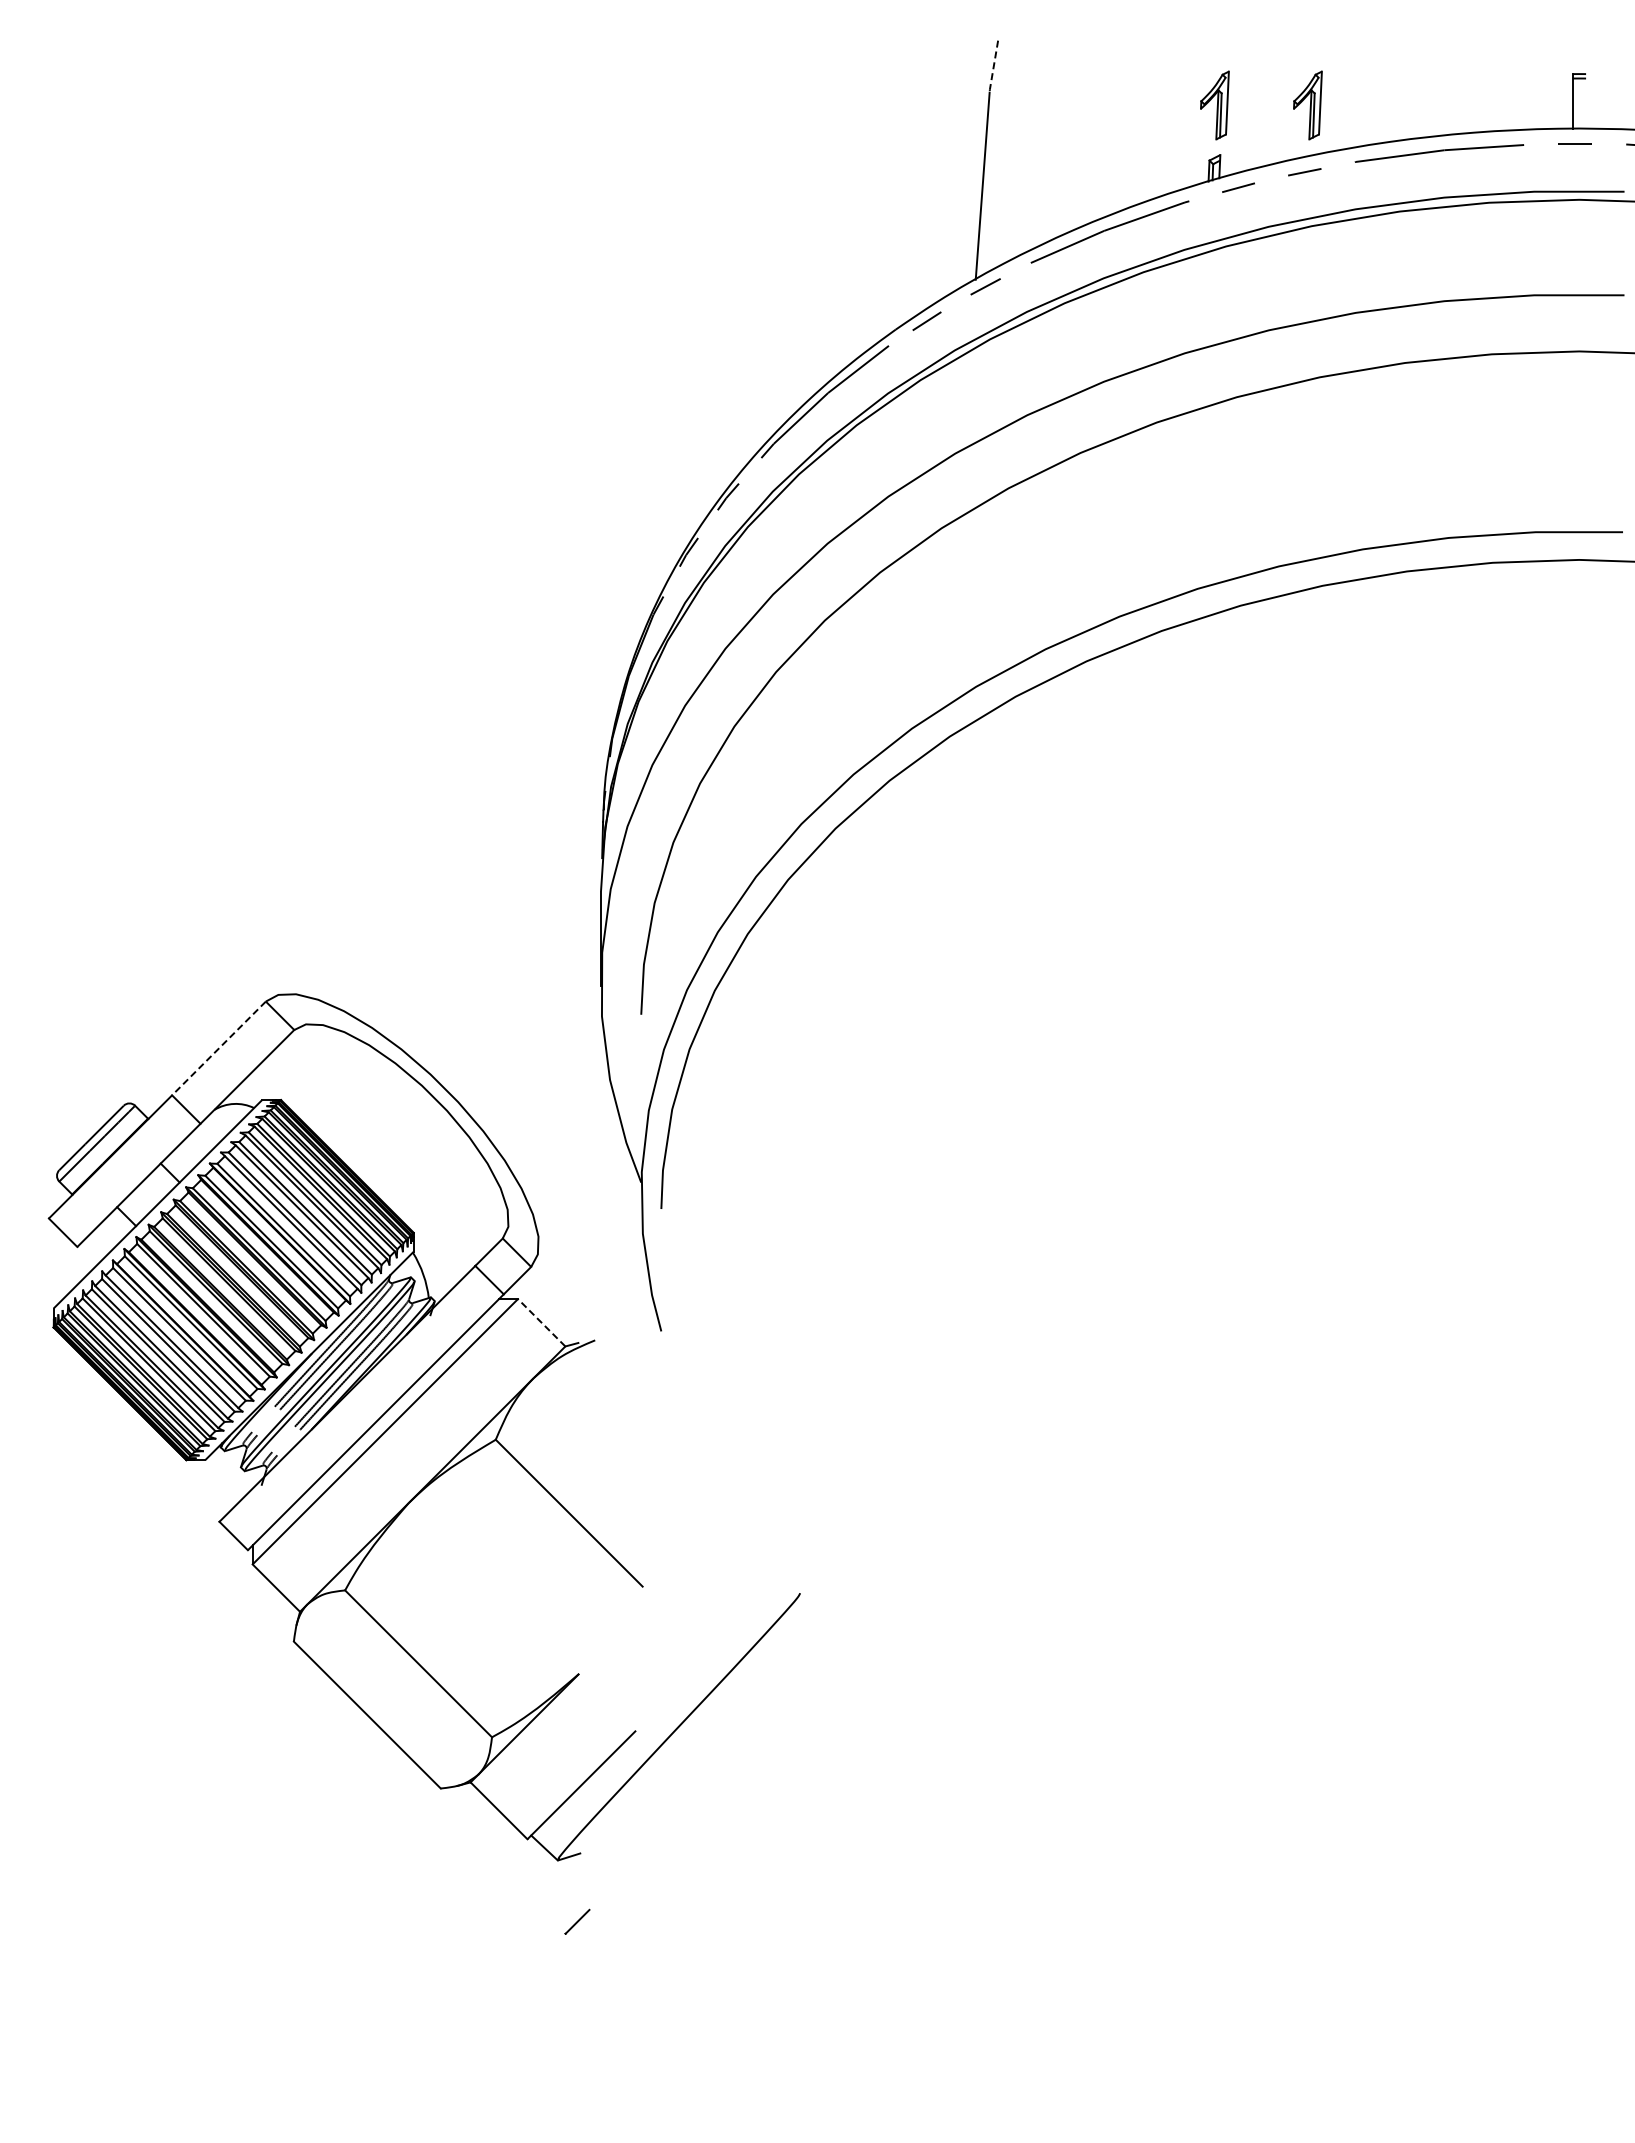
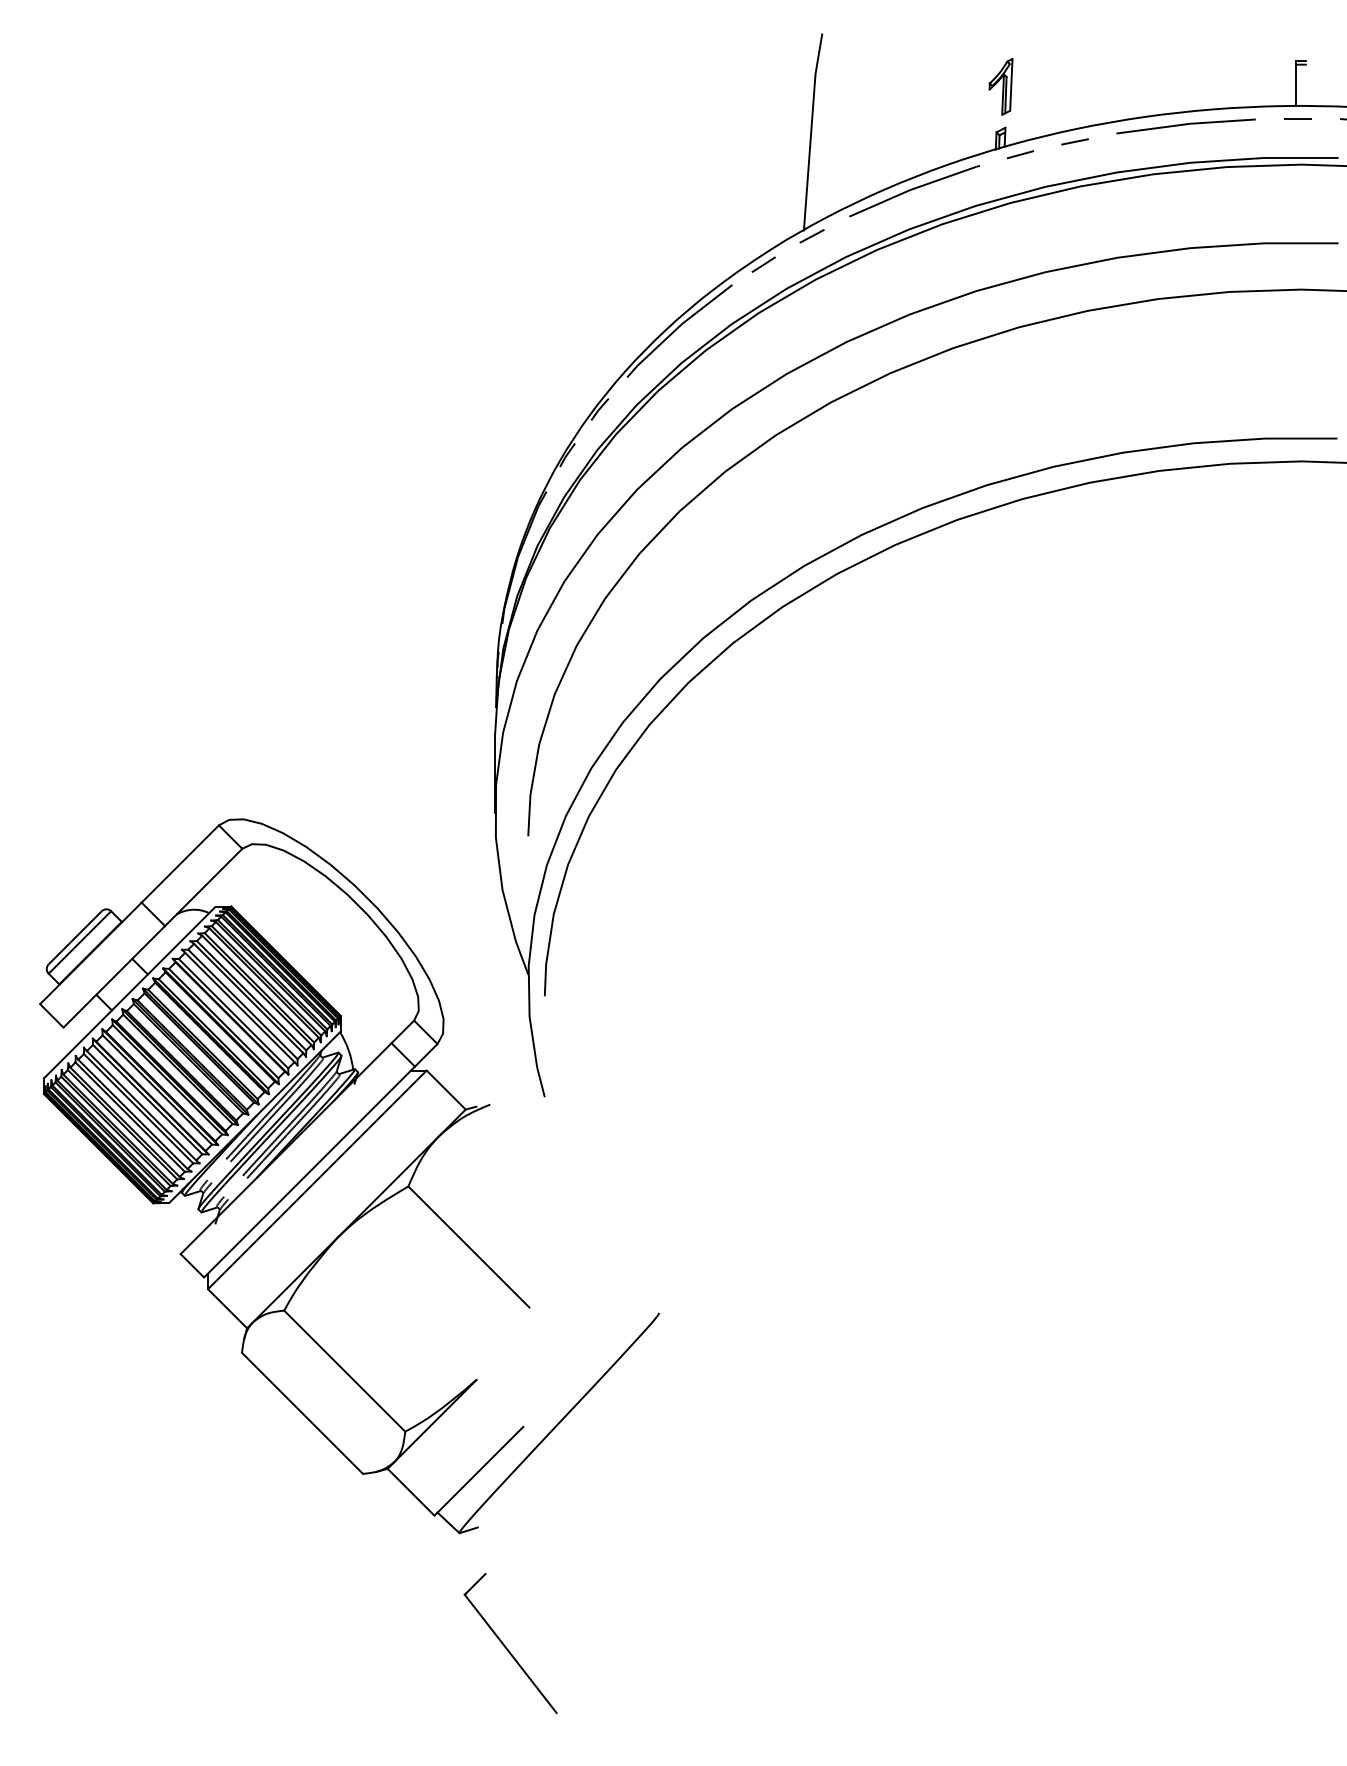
line: (993, 67) -> (818, 55), dashed -> solid
part: (1307, 105) -> (1077, 86), removed
line: (218, 1048) -> (179, 864), dashed -> solid
line: (541, 1322) -> (446, 1089), dashed -> solid
line: (619, 2006) -> (510, 1653), added

